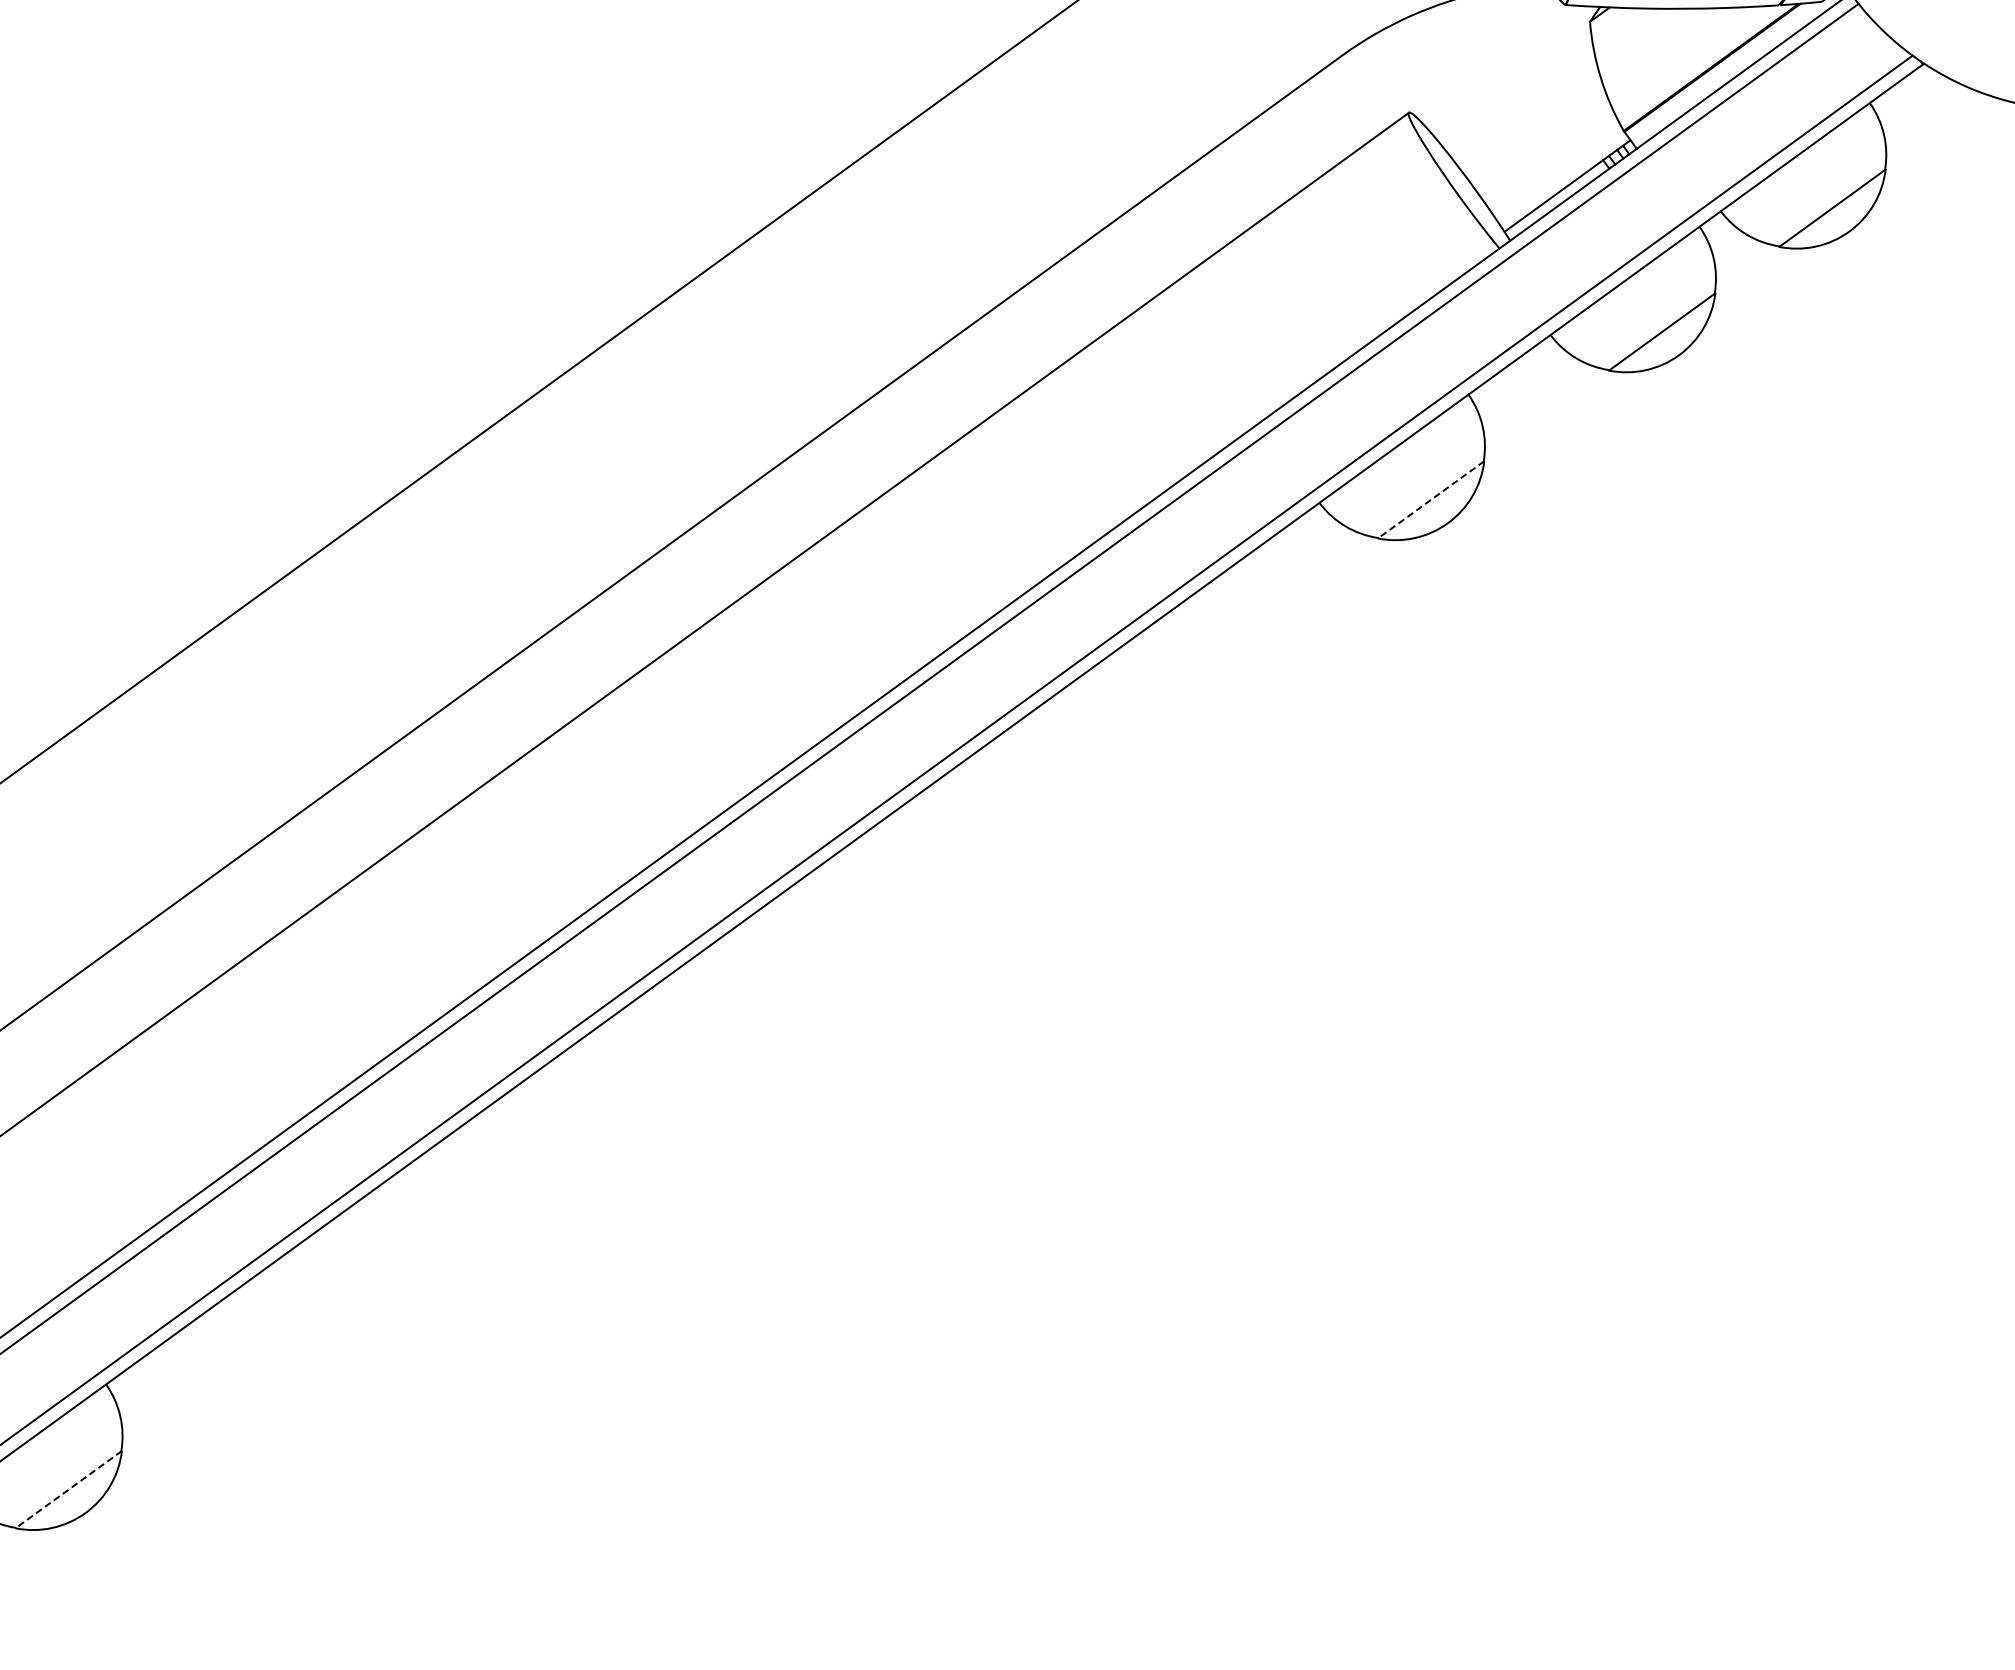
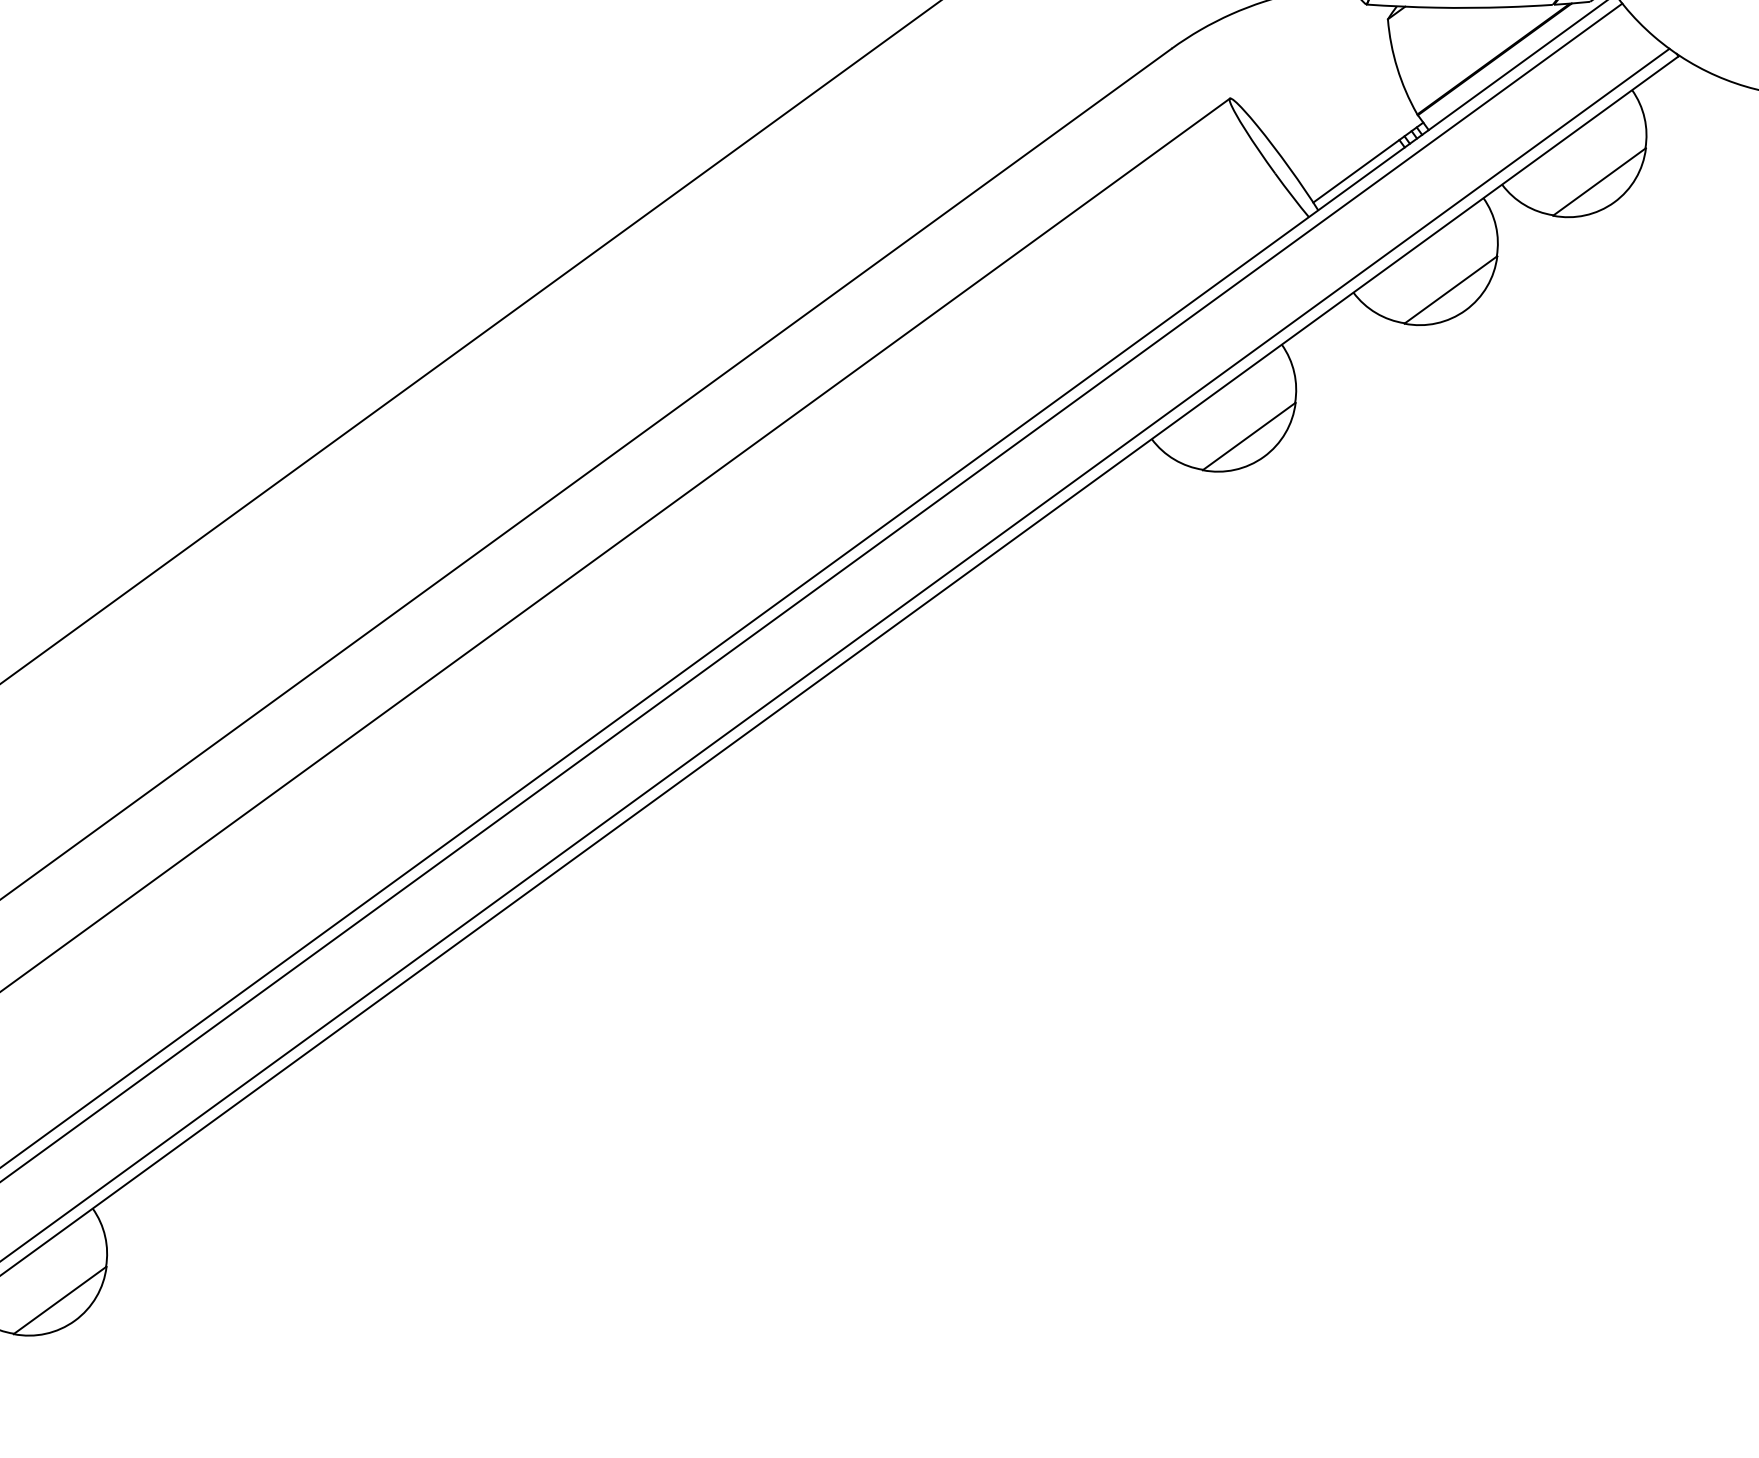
line: (1431, 499) -> (1249, 436), dashed -> solid
line: (68, 1489) -> (59, 1300), dashed -> solid

